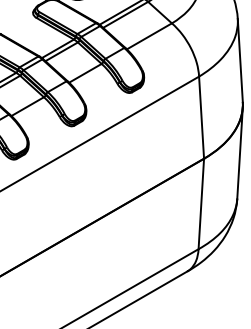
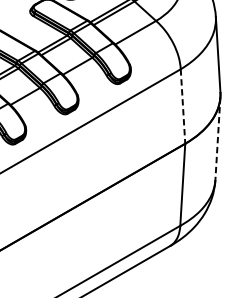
line: (201, 118) -> (182, 107), solid -> dashed
line: (240, 152) -> (218, 138), solid -> dashed

